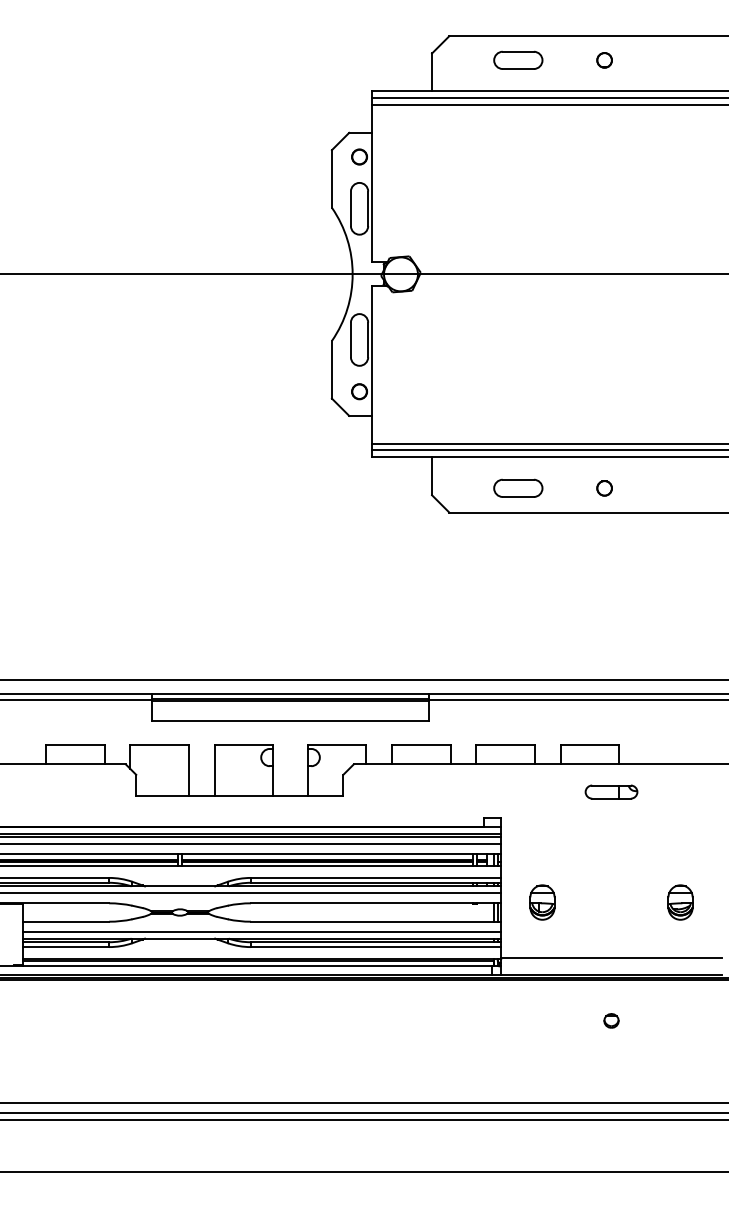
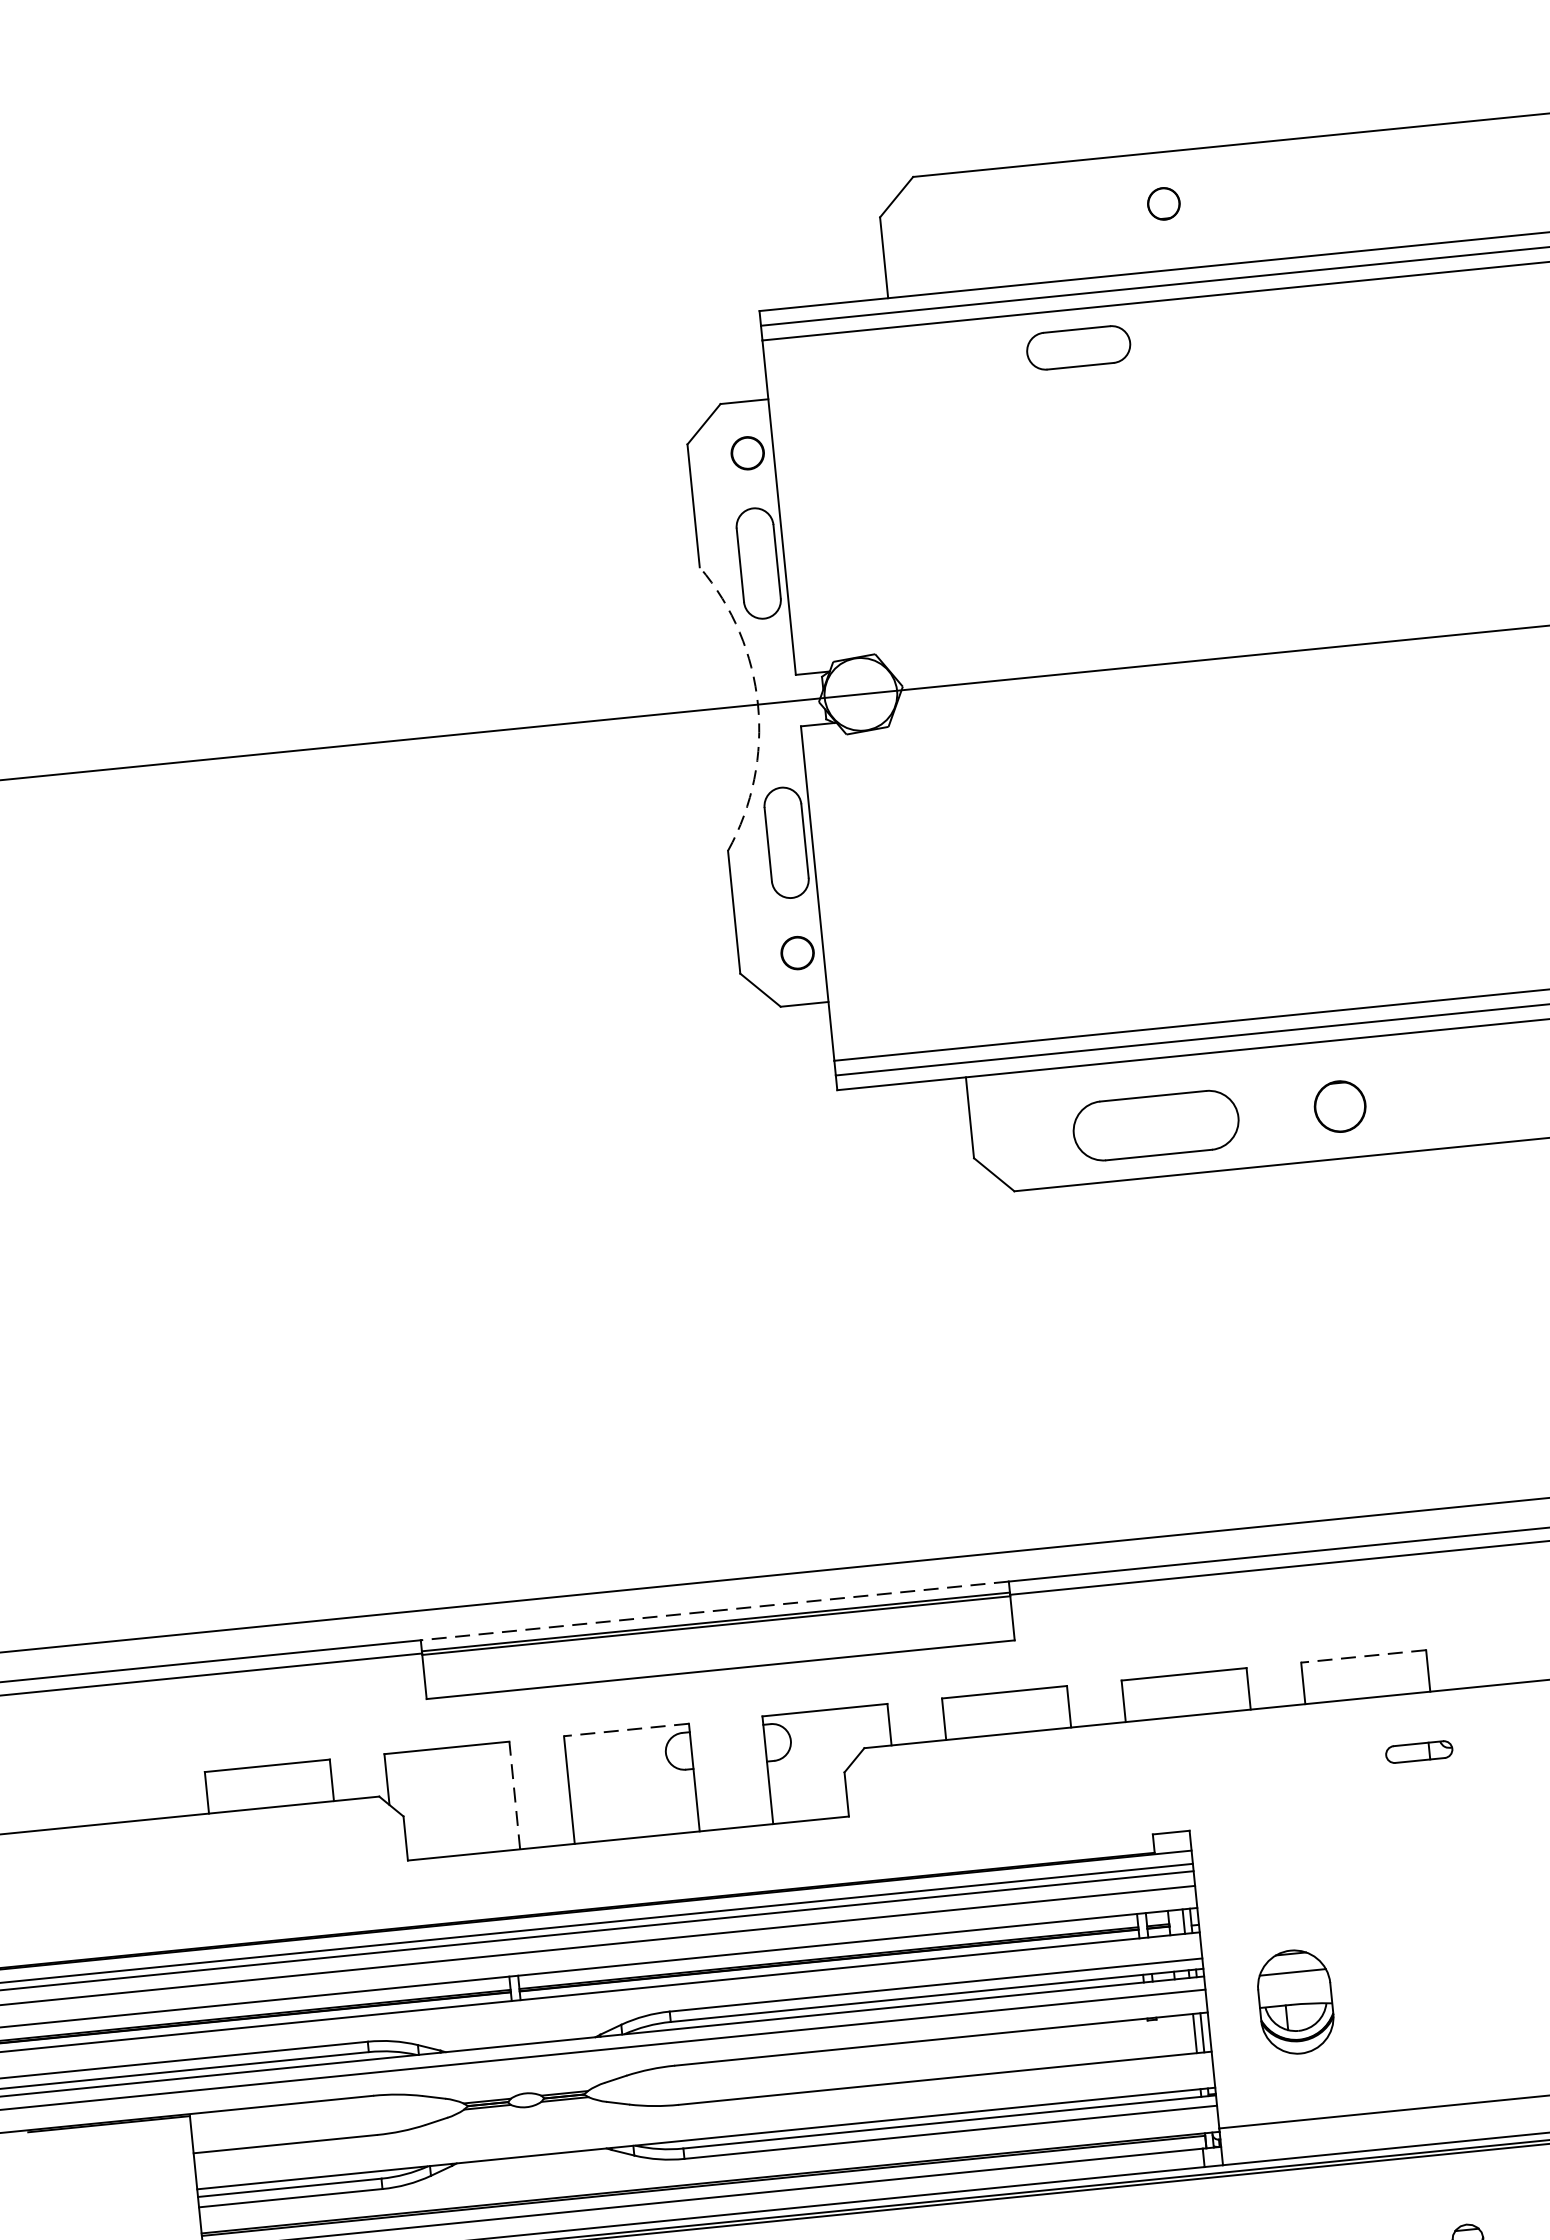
part: (518, 59) -> (1078, 345), moved
circle: (604, 60) -> (1163, 204), moved
arc: (352, 274) -> (757, 704), solid -> dashed
part: (518, 487) -> (1156, 1123), size x1.6
circle: (604, 488) -> (1339, 1107), size x1.6
line: (290, 693) -> (714, 1610), solid -> dashed
line: (243, 744) -> (625, 1729), solid -> dashed
line: (589, 744) -> (1362, 1655), solid -> dashed
line: (188, 769) -> (513, 1793), solid -> dashed
part: (611, 791) -> (1419, 1750), size x0.6
part: (542, 902) -> (1295, 2001), size x1.4
line: (262, 932) -> (705, 2125), removed

